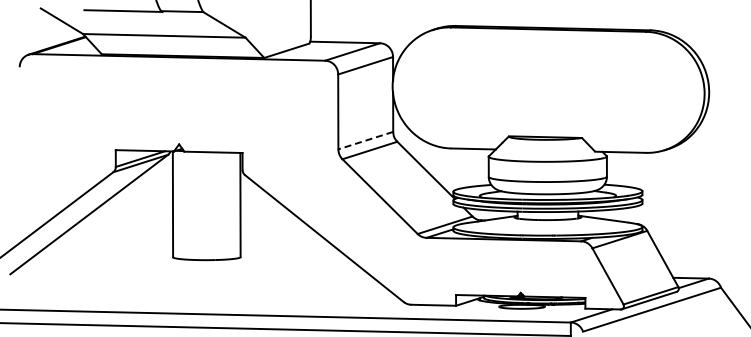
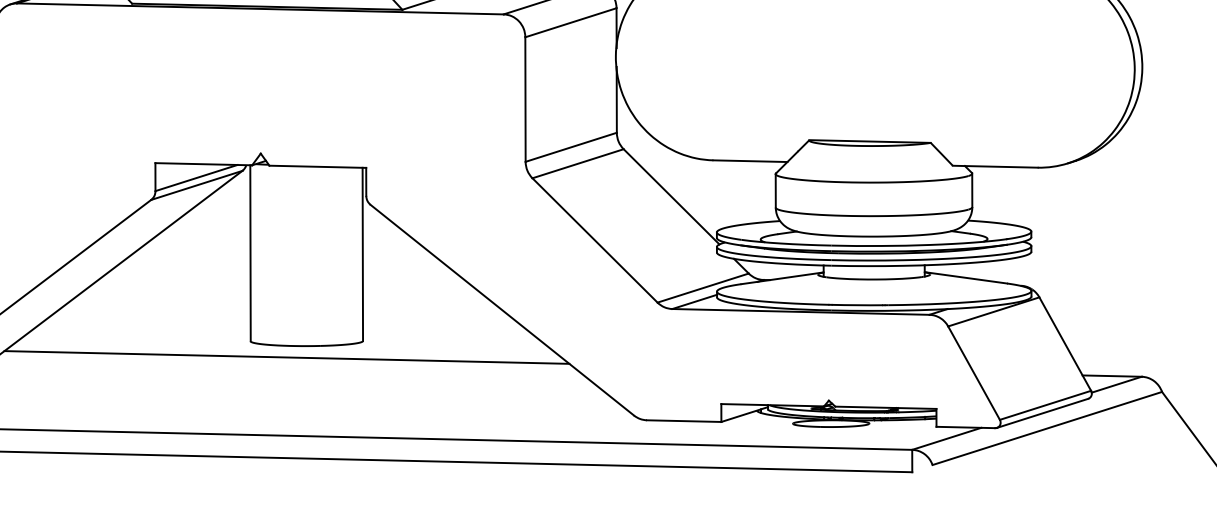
line: (365, 140) -> (570, 147), dashed -> solid
line: (194, 266) -> (286, 356), added

